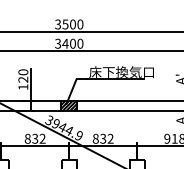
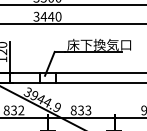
text: (72, 43) -> (50, 16), 3400 -> 3440
hatch: (69, 105) -> (47, 77), removed
text: (110, 138) -> (88, 110), 832 -> 833

